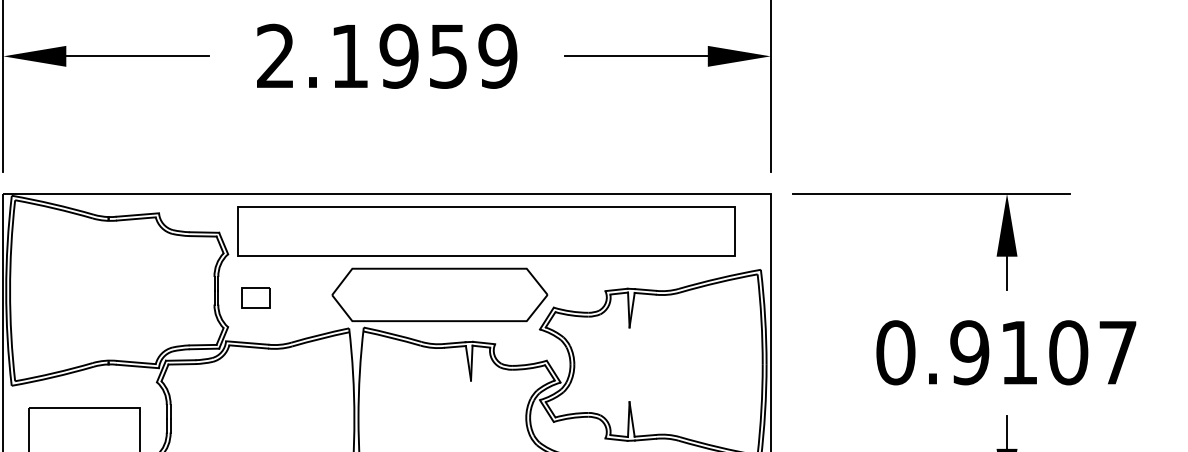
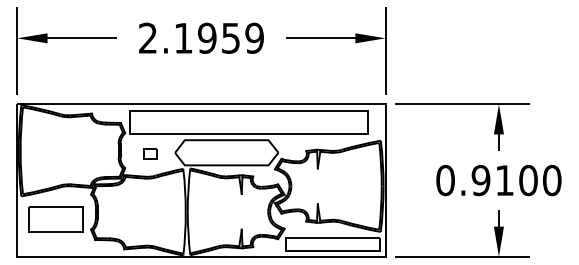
part: (255, 296) -> (150, 153), moved
text: (1116, 352) -> (551, 180), 0.9107 -> 0.9100

